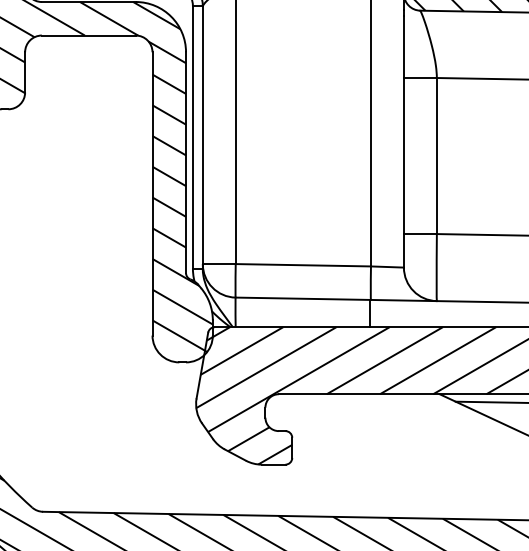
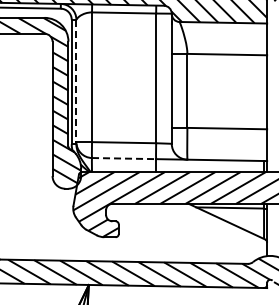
line: (202, 136) -> (76, 81), solid -> dashed
line: (304, 298) -> (124, 158), solid -> dashed

